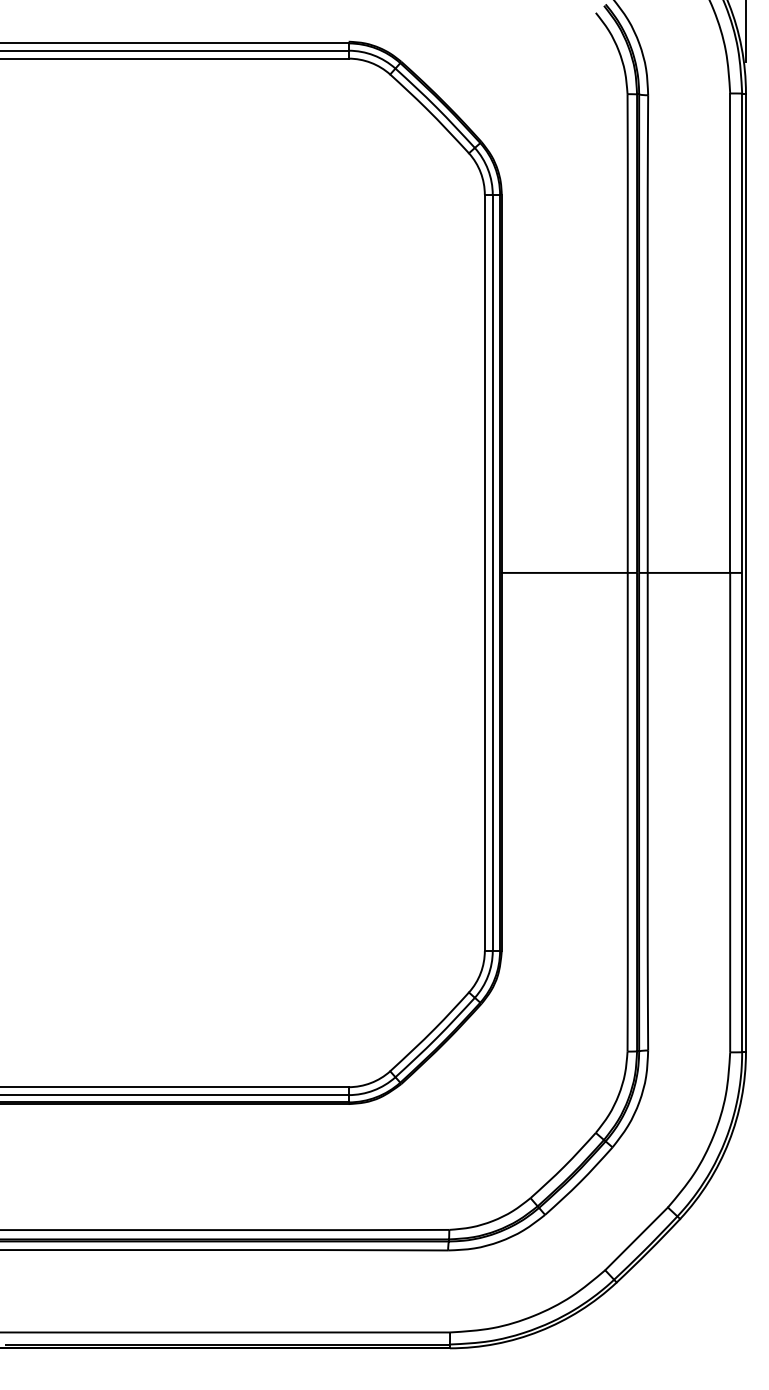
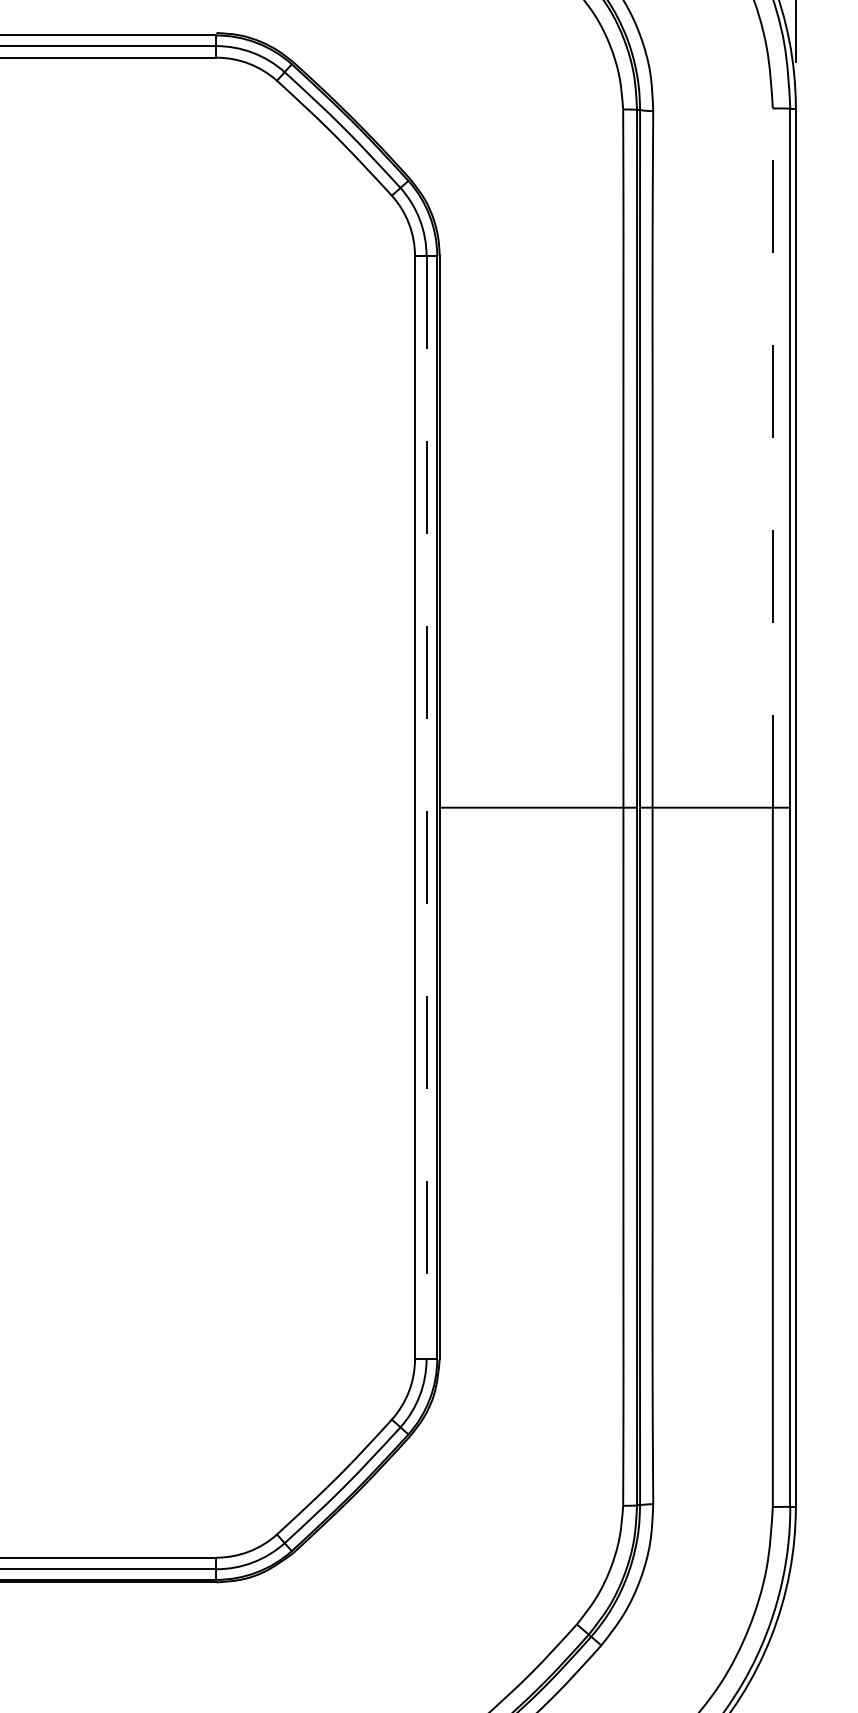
line: (730, 333) -> (773, 458), solid -> dashed
line: (492, 573) -> (426, 808), solid -> dashed

